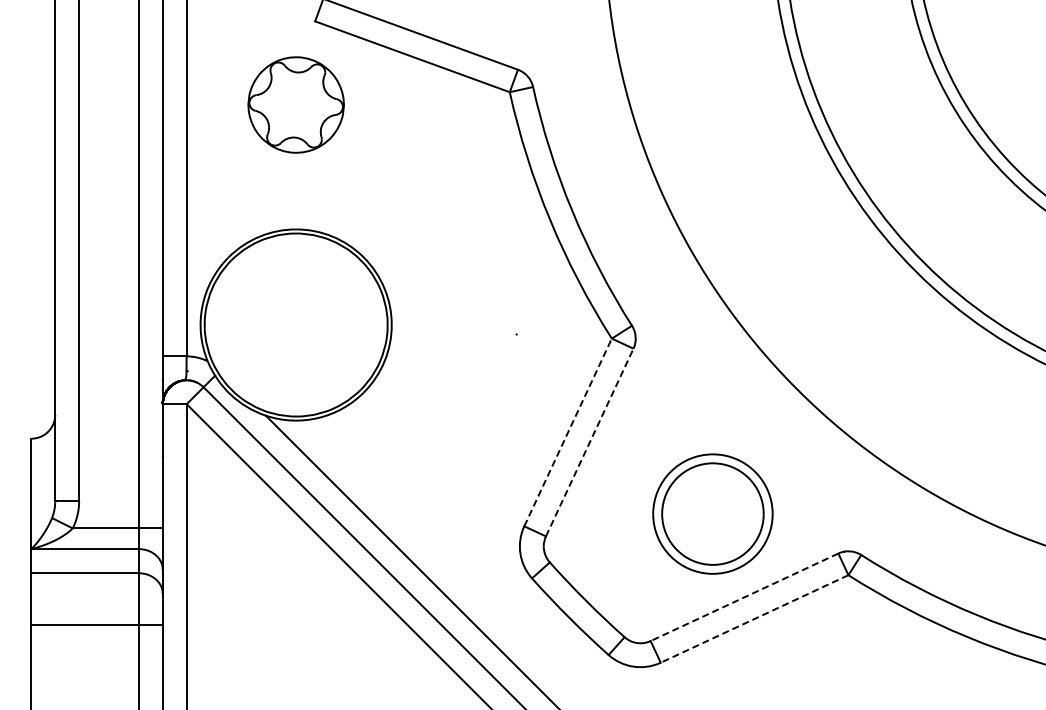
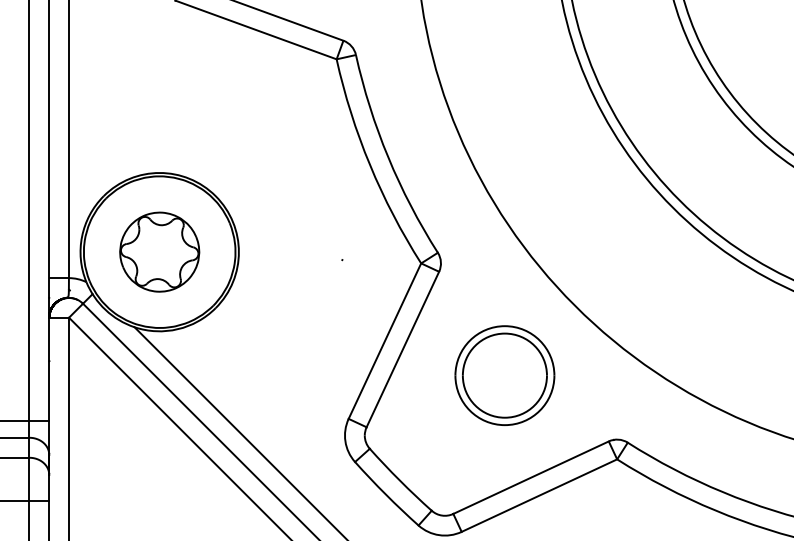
part: (295, 104) -> (159, 251), moved
line: (568, 432) -> (385, 341), dashed -> solid
line: (589, 442) -> (402, 349), dashed -> solid
part: (712, 513) -> (504, 375), moved
line: (744, 597) -> (531, 477), dashed -> solid
line: (754, 618) -> (539, 495), dashed -> solid

